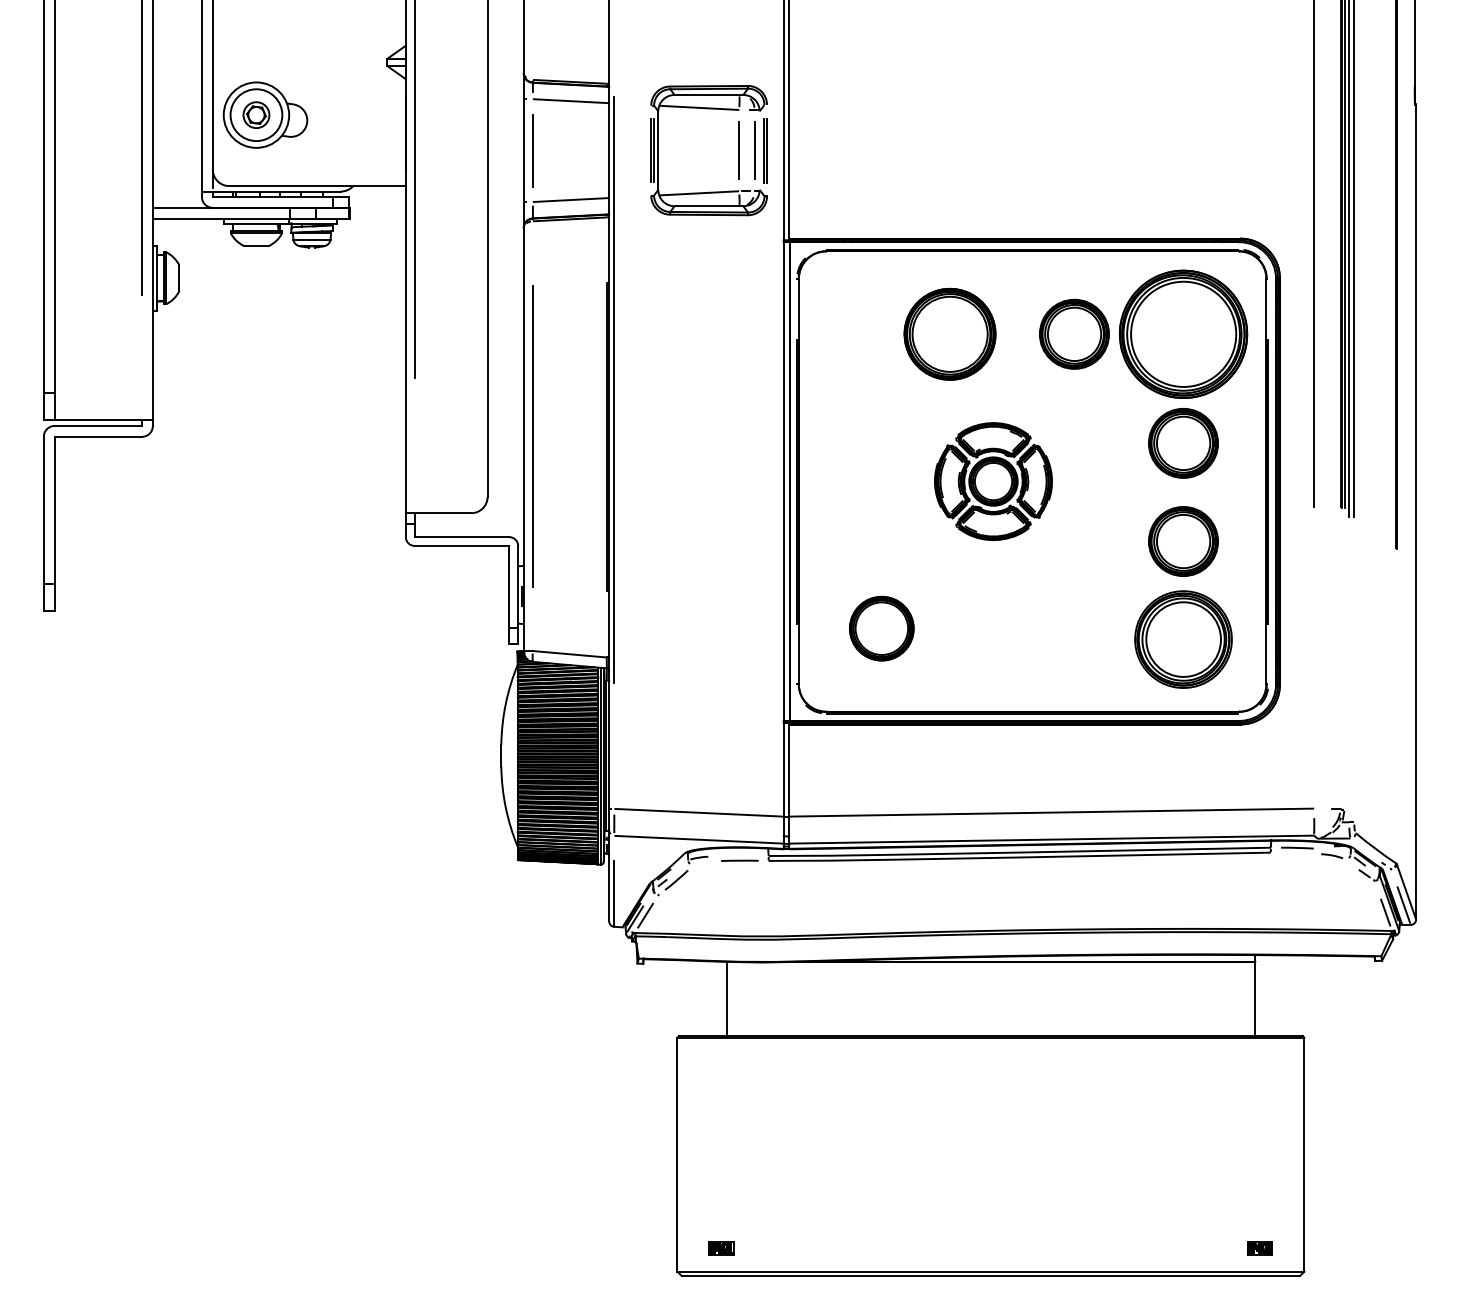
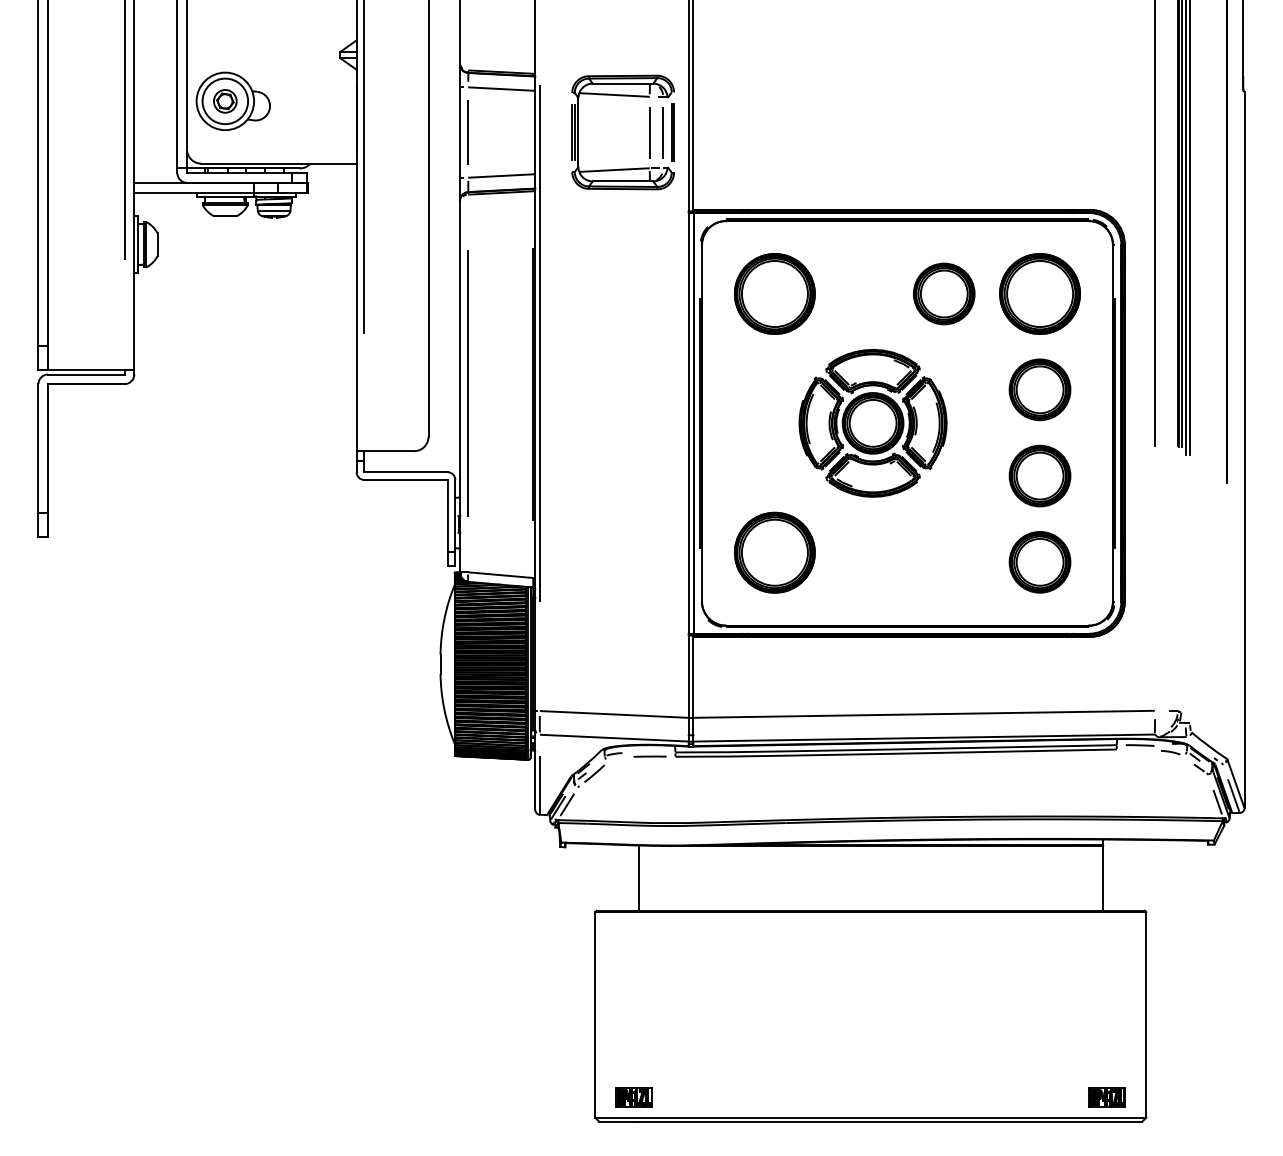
part: (949, 333) -> (774, 293), moved
part: (1182, 333) -> (1039, 293), size x0.71
part: (992, 481) -> (872, 423), size x1.43
part: (881, 628) -> (774, 552), size x1.43
part: (1182, 639) -> (1039, 562), size x0.71
part: (720, 1248) -> (633, 1097), size x1.67
part: (1259, 1248) -> (1106, 1097), size x1.67

